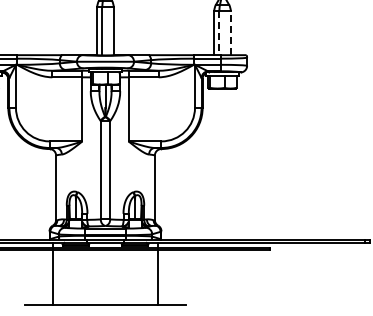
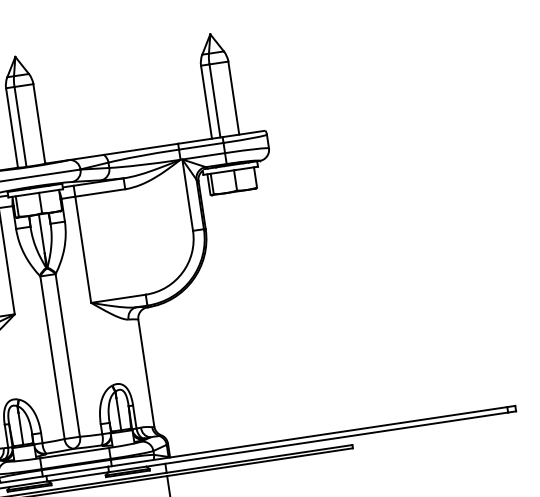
line: (230, 32) -> (233, 97), dashed -> solid
line: (219, 33) -> (215, 101), dashed -> solid

